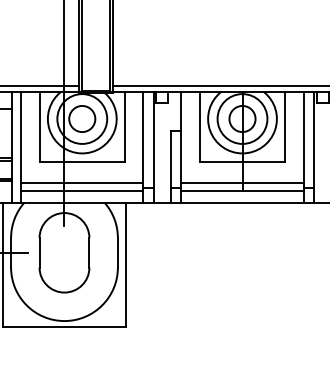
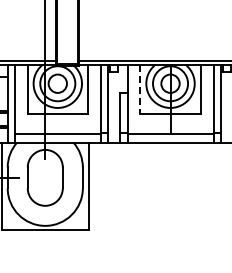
line: (199, 127) -> (140, 89), solid -> dashed
line: (81, 182) -> (57, 128), removed
line: (242, 182) -> (170, 128), removed

